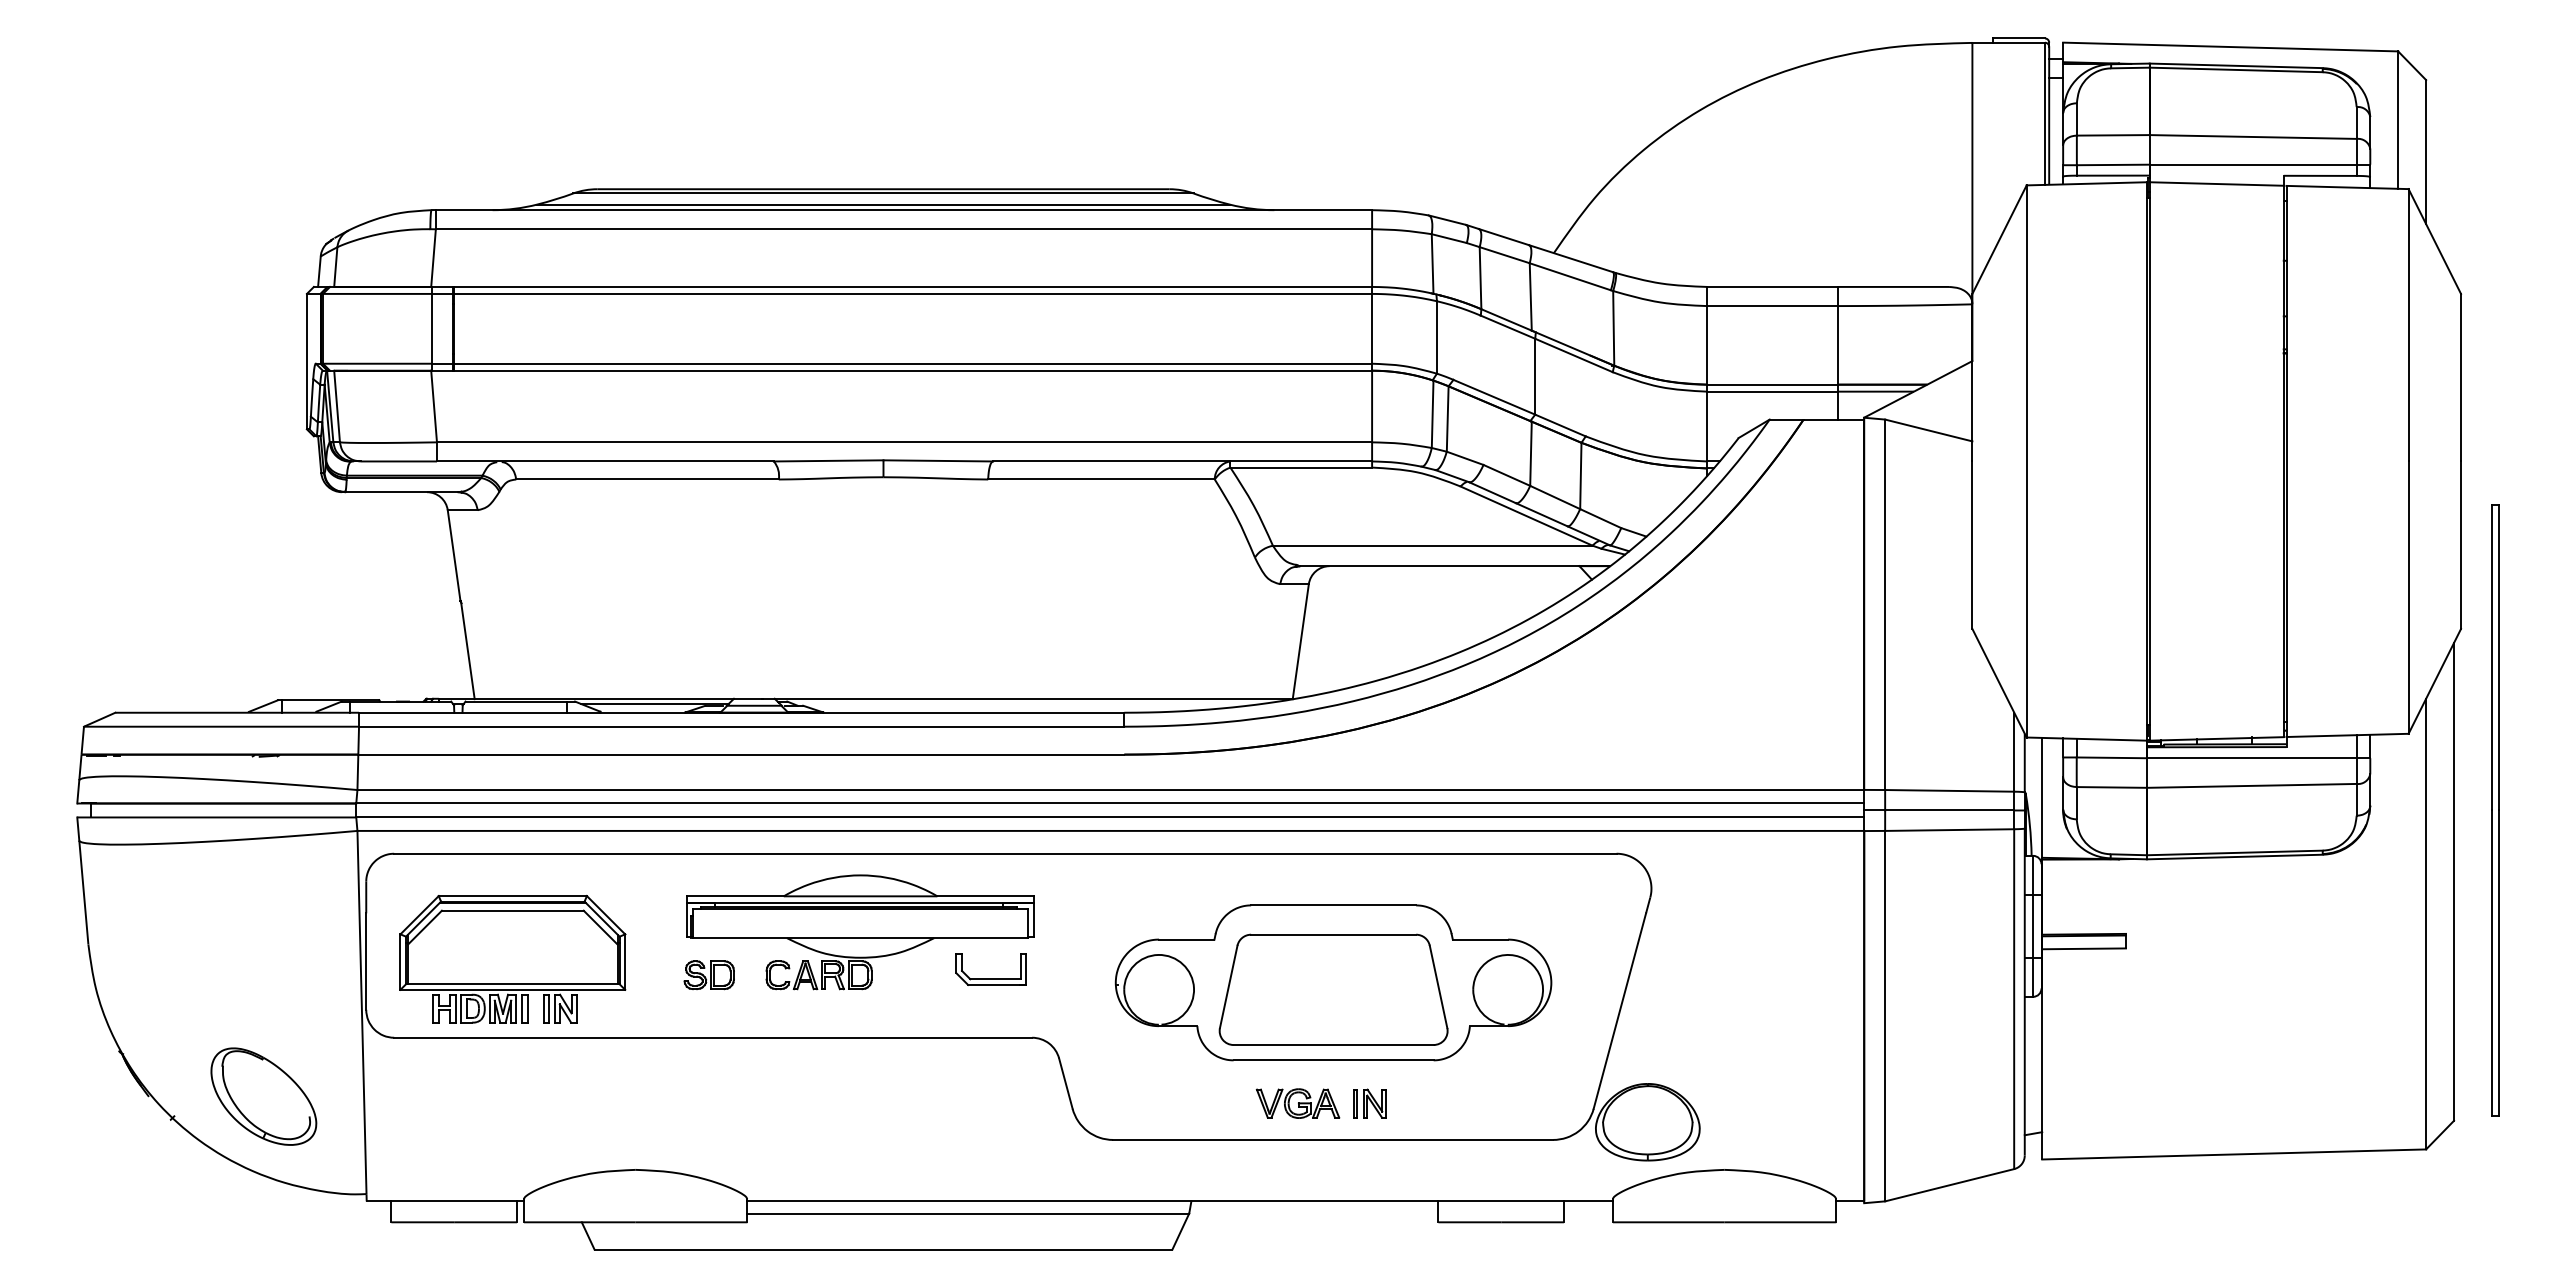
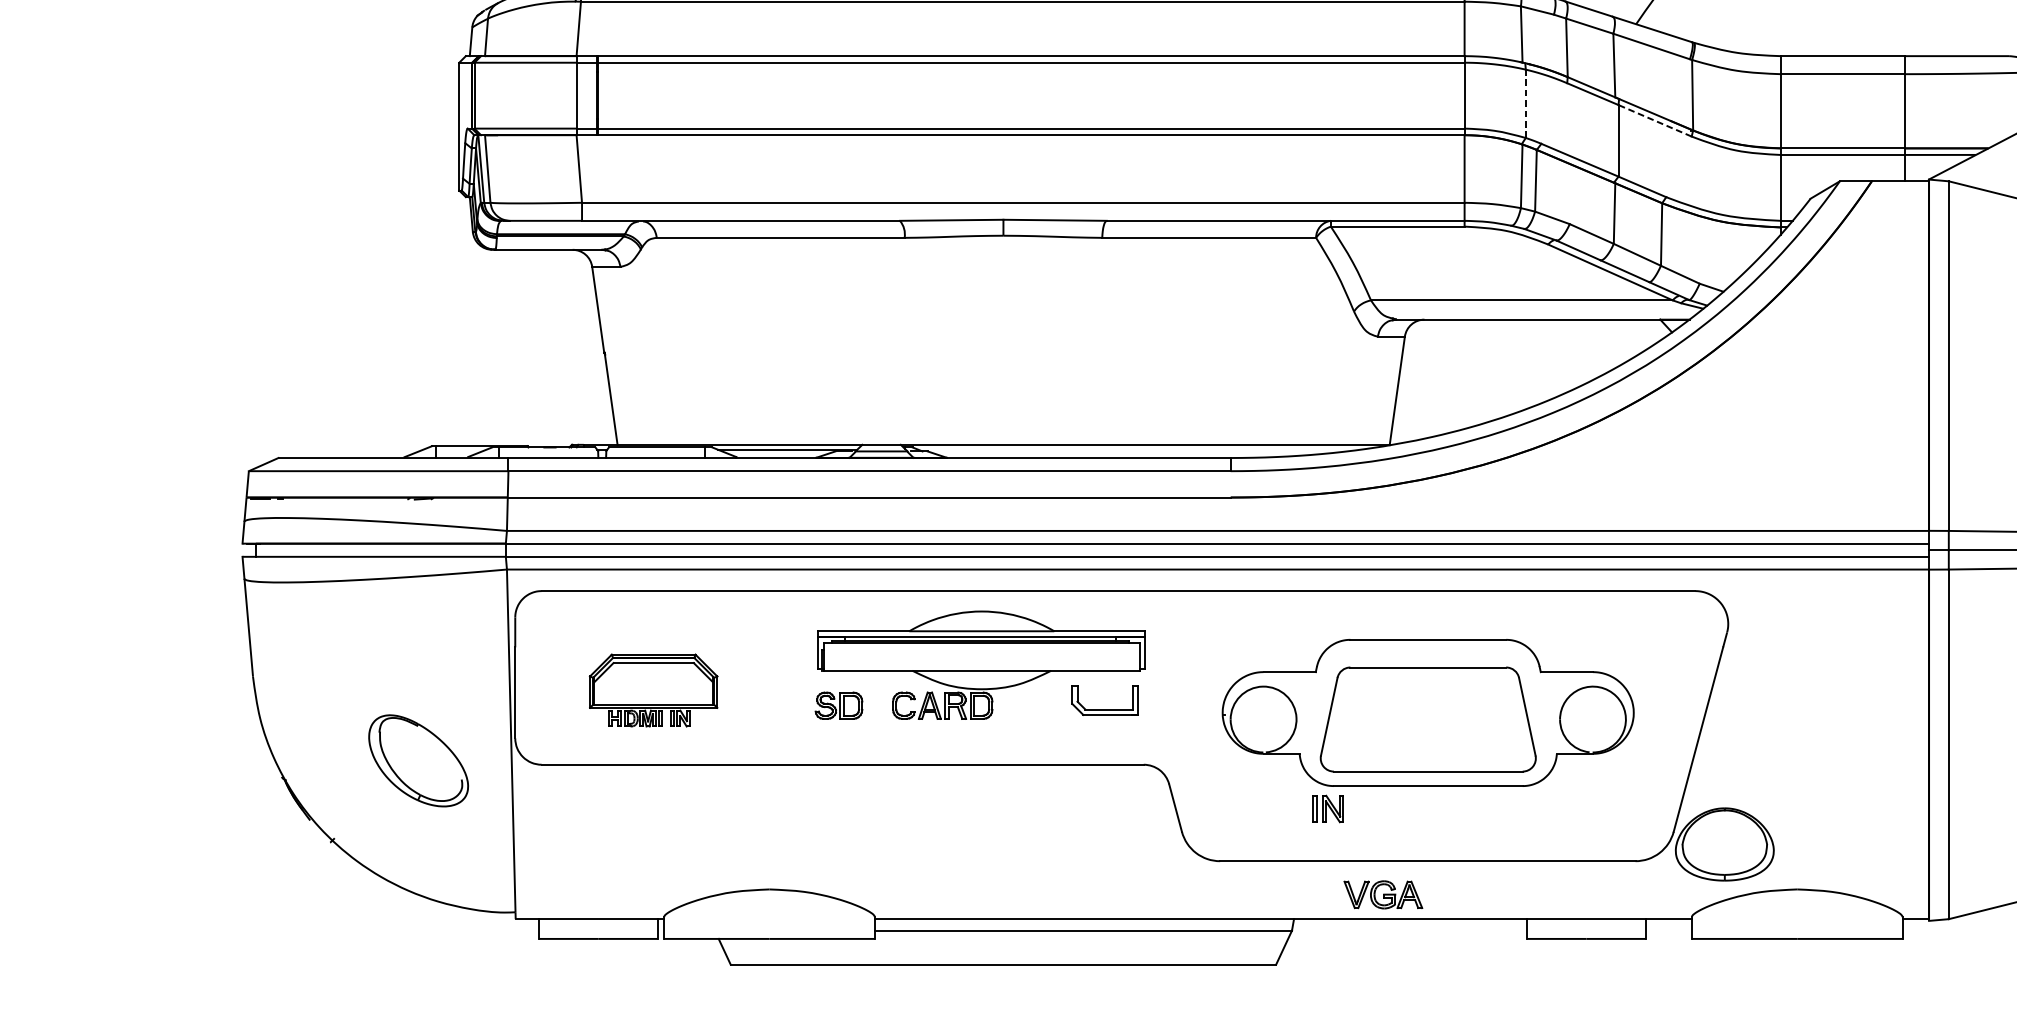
line: (1436, 336) -> (1525, 102), solid -> dashed
line: (1573, 355) -> (1654, 120), solid -> dashed
part: (512, 958) -> (653, 689), size x0.6
part: (263, 1096) -> (418, 760), moved
part: (1297, 1103) -> (1382, 894), moved
part: (1369, 1103) -> (1328, 808), moved

